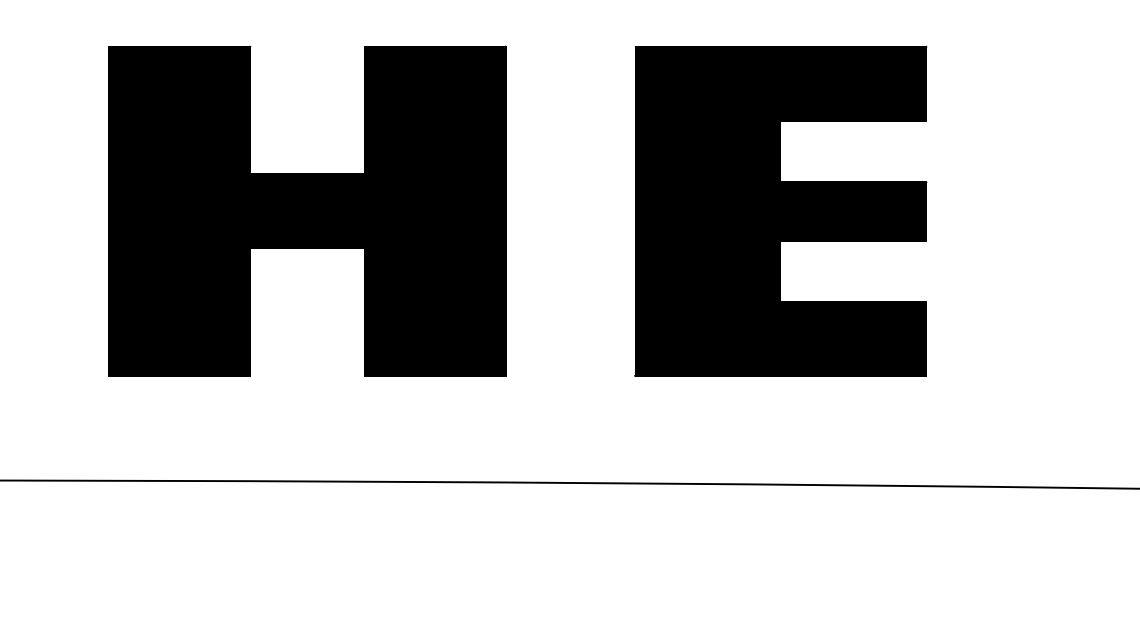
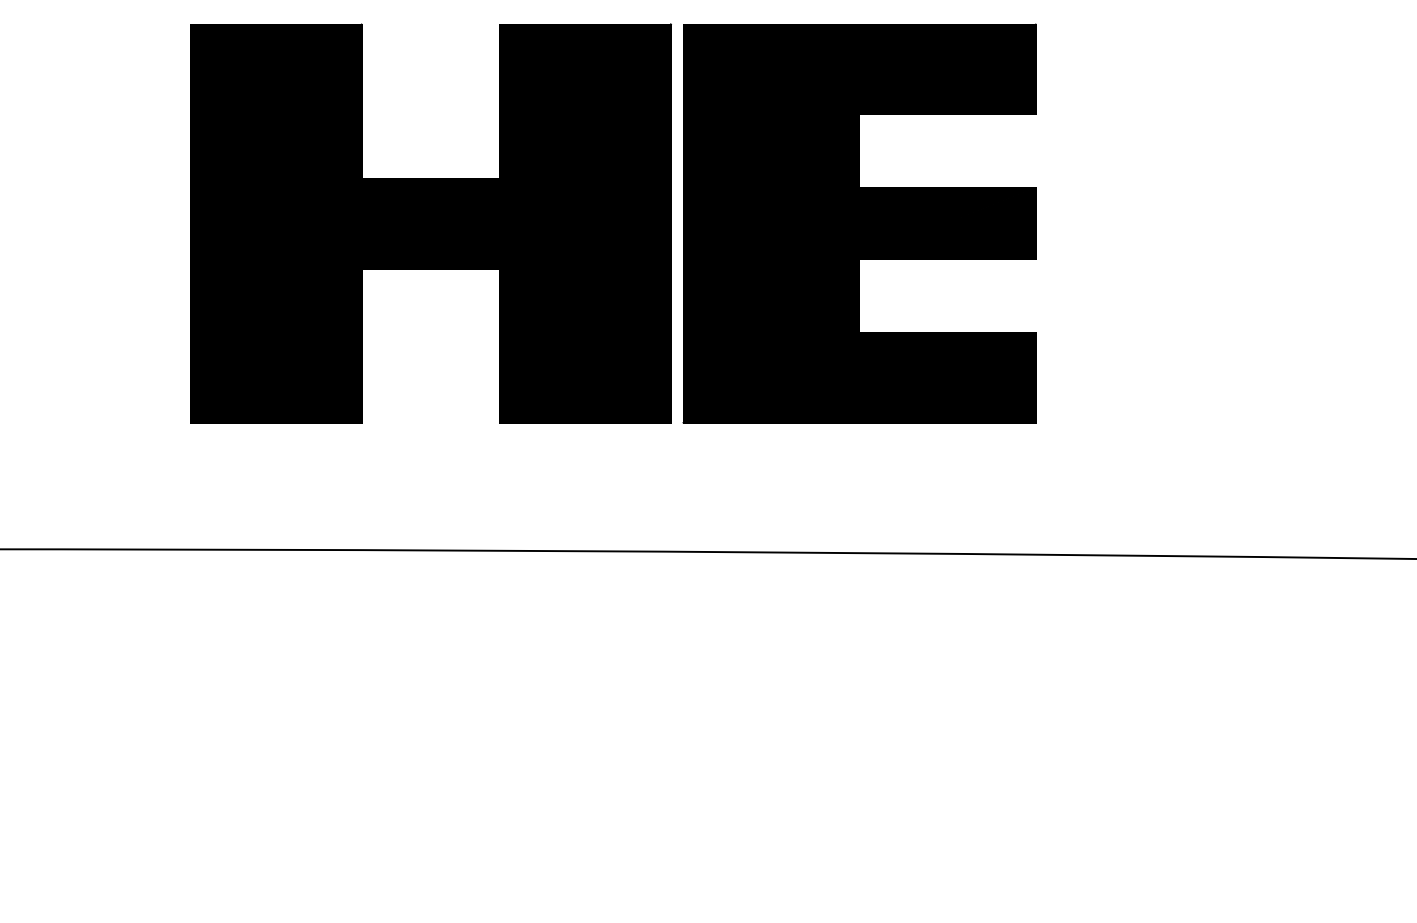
part: (780, 211) -> (859, 223), moved

